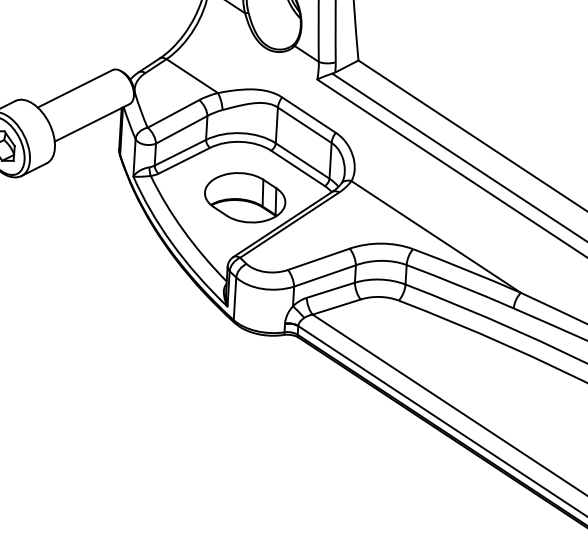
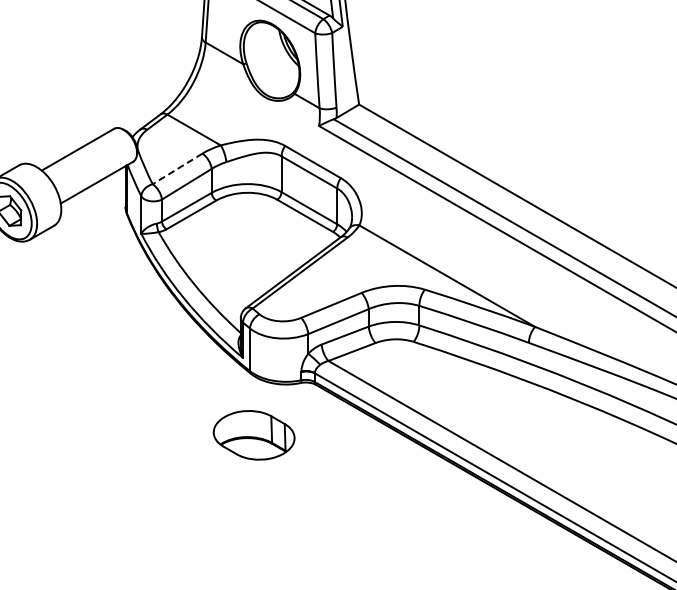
line: (173, 114) -> (177, 169), solid -> dashed
part: (244, 197) -> (253, 435), moved

